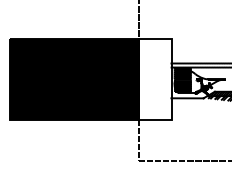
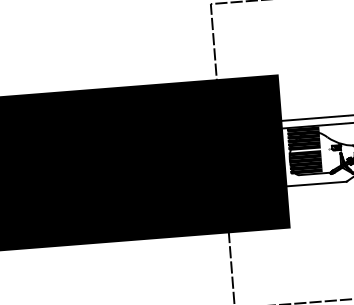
fill: (155, 79) -> (253, 153), added

